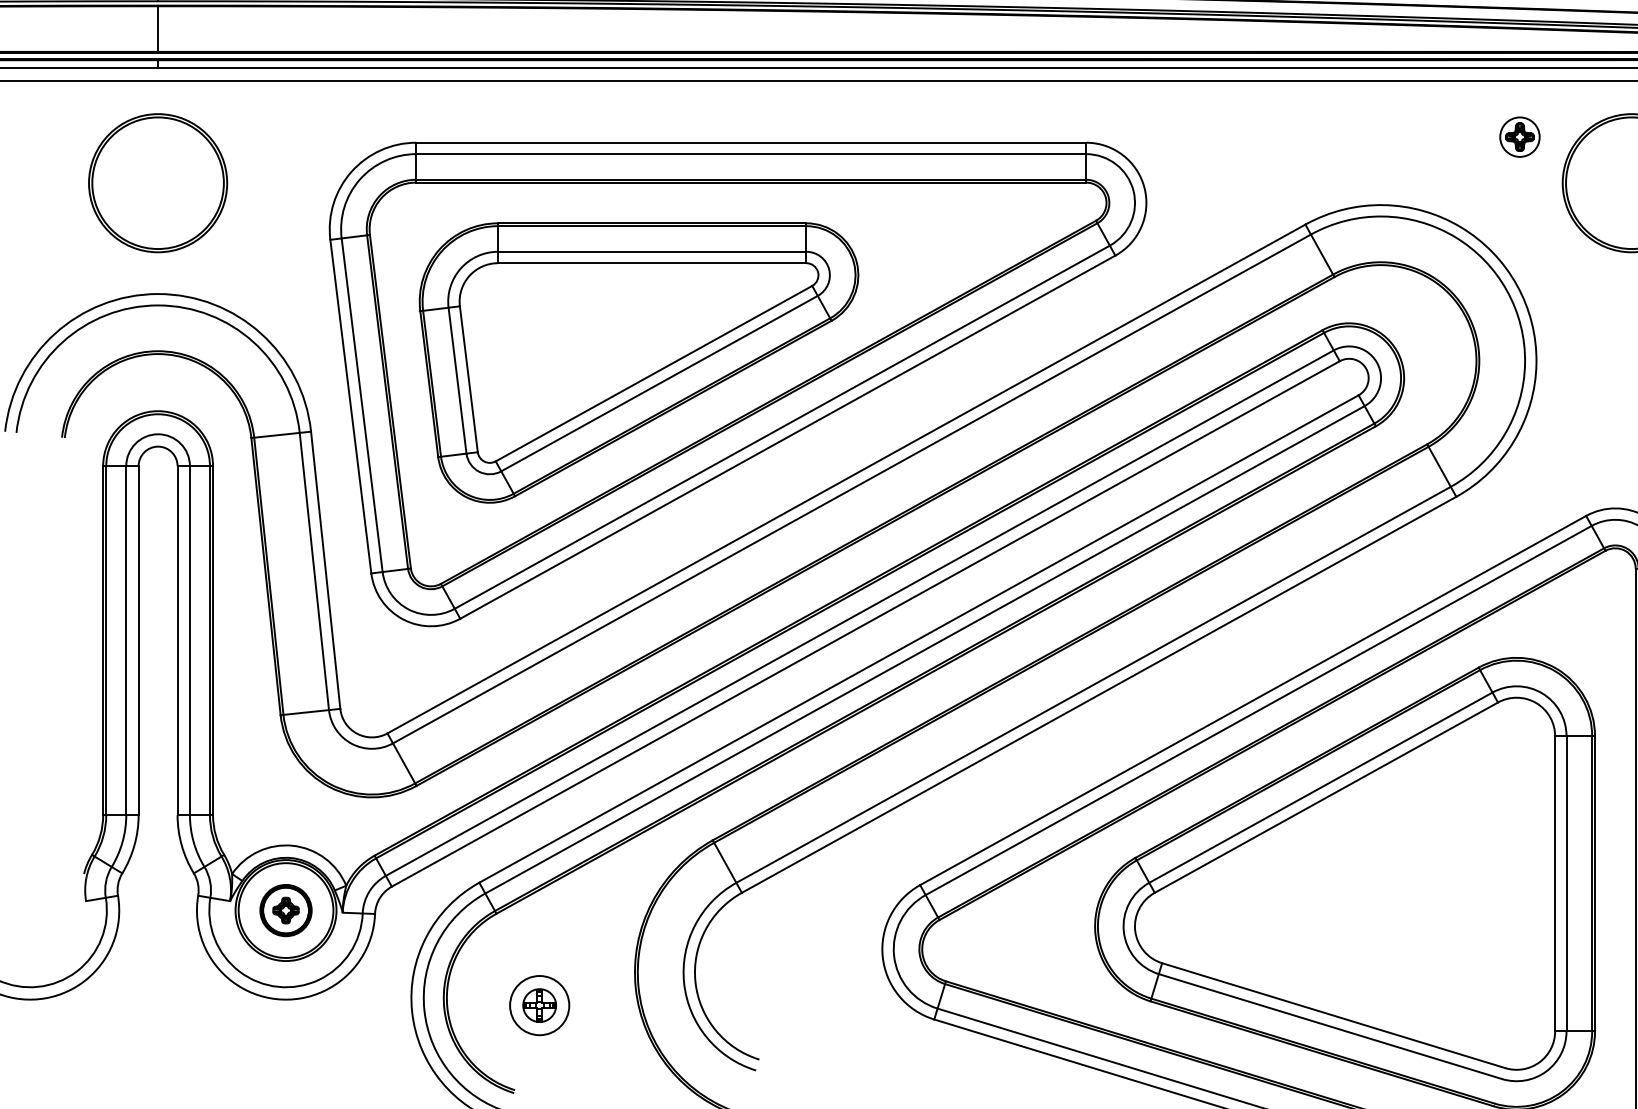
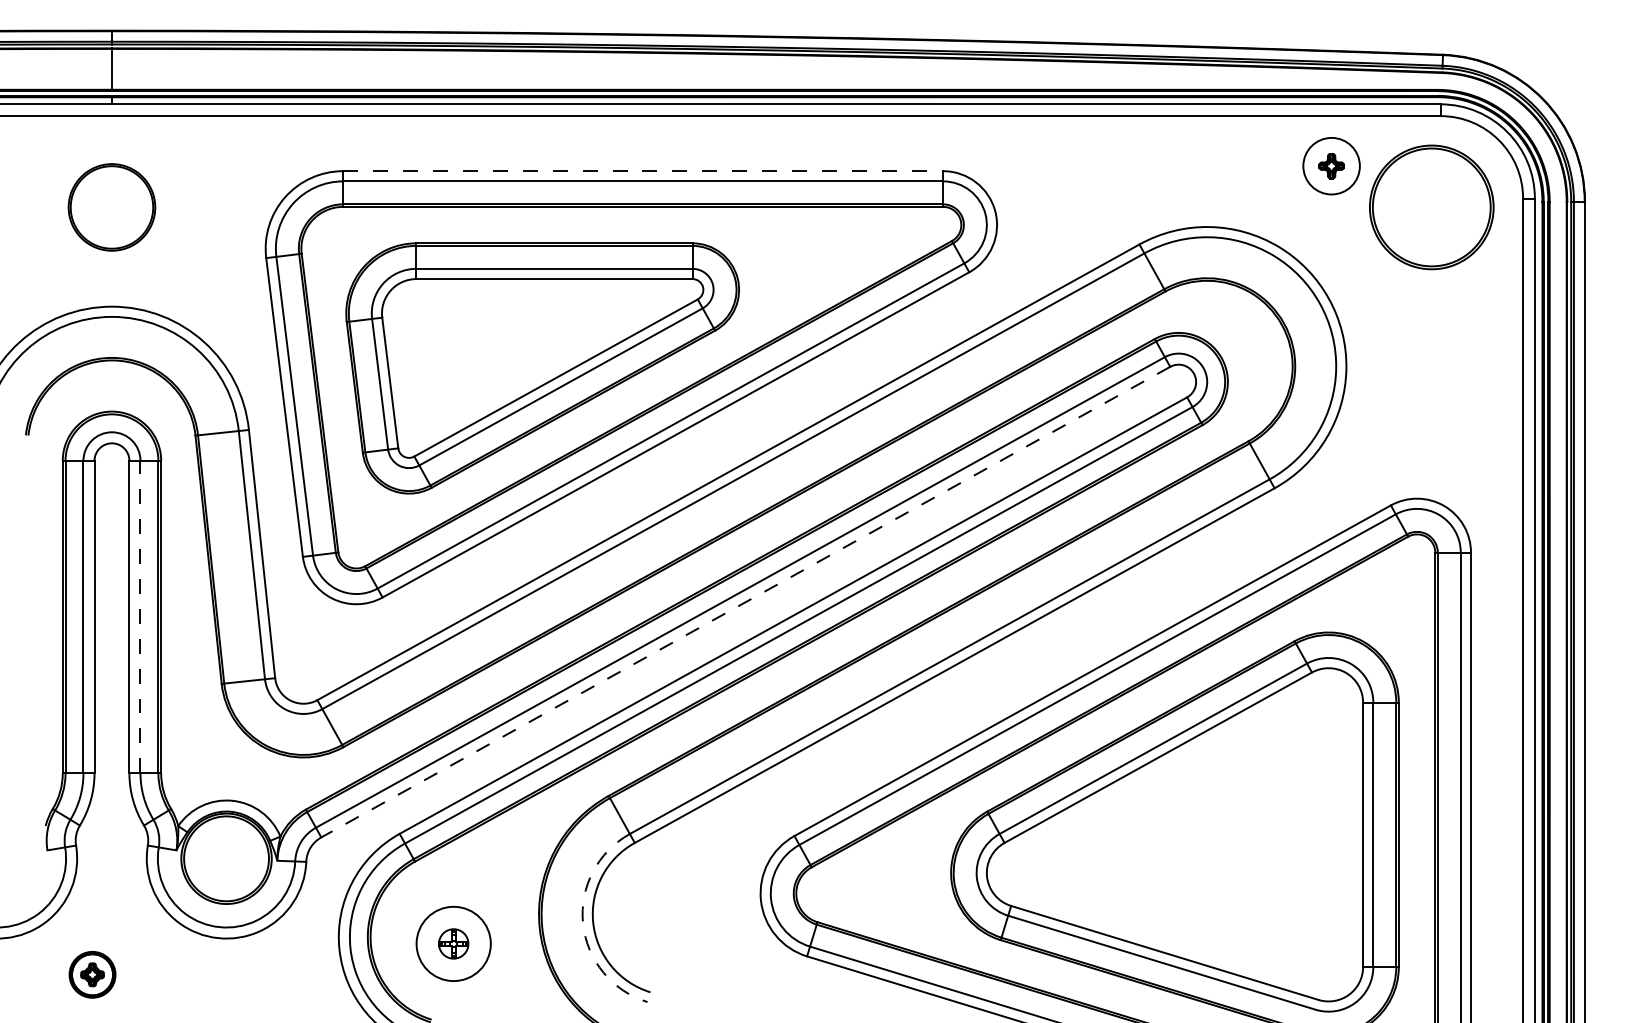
circle: (1519, 136) -> (1331, 165), size x1.6
line: (751, 143) -> (643, 171), solid -> dashed
part: (157, 183) -> (111, 207), size x0.7
line: (865, 624) -> (745, 602), solid -> dashed
line: (189, 639) -> (140, 616), solid -> dashed
part: (285, 910) -> (92, 974), moved
arc: (684, 982) -> (583, 923), solid -> dashed
circle: (539, 1005) -> (453, 943), size x1.4

